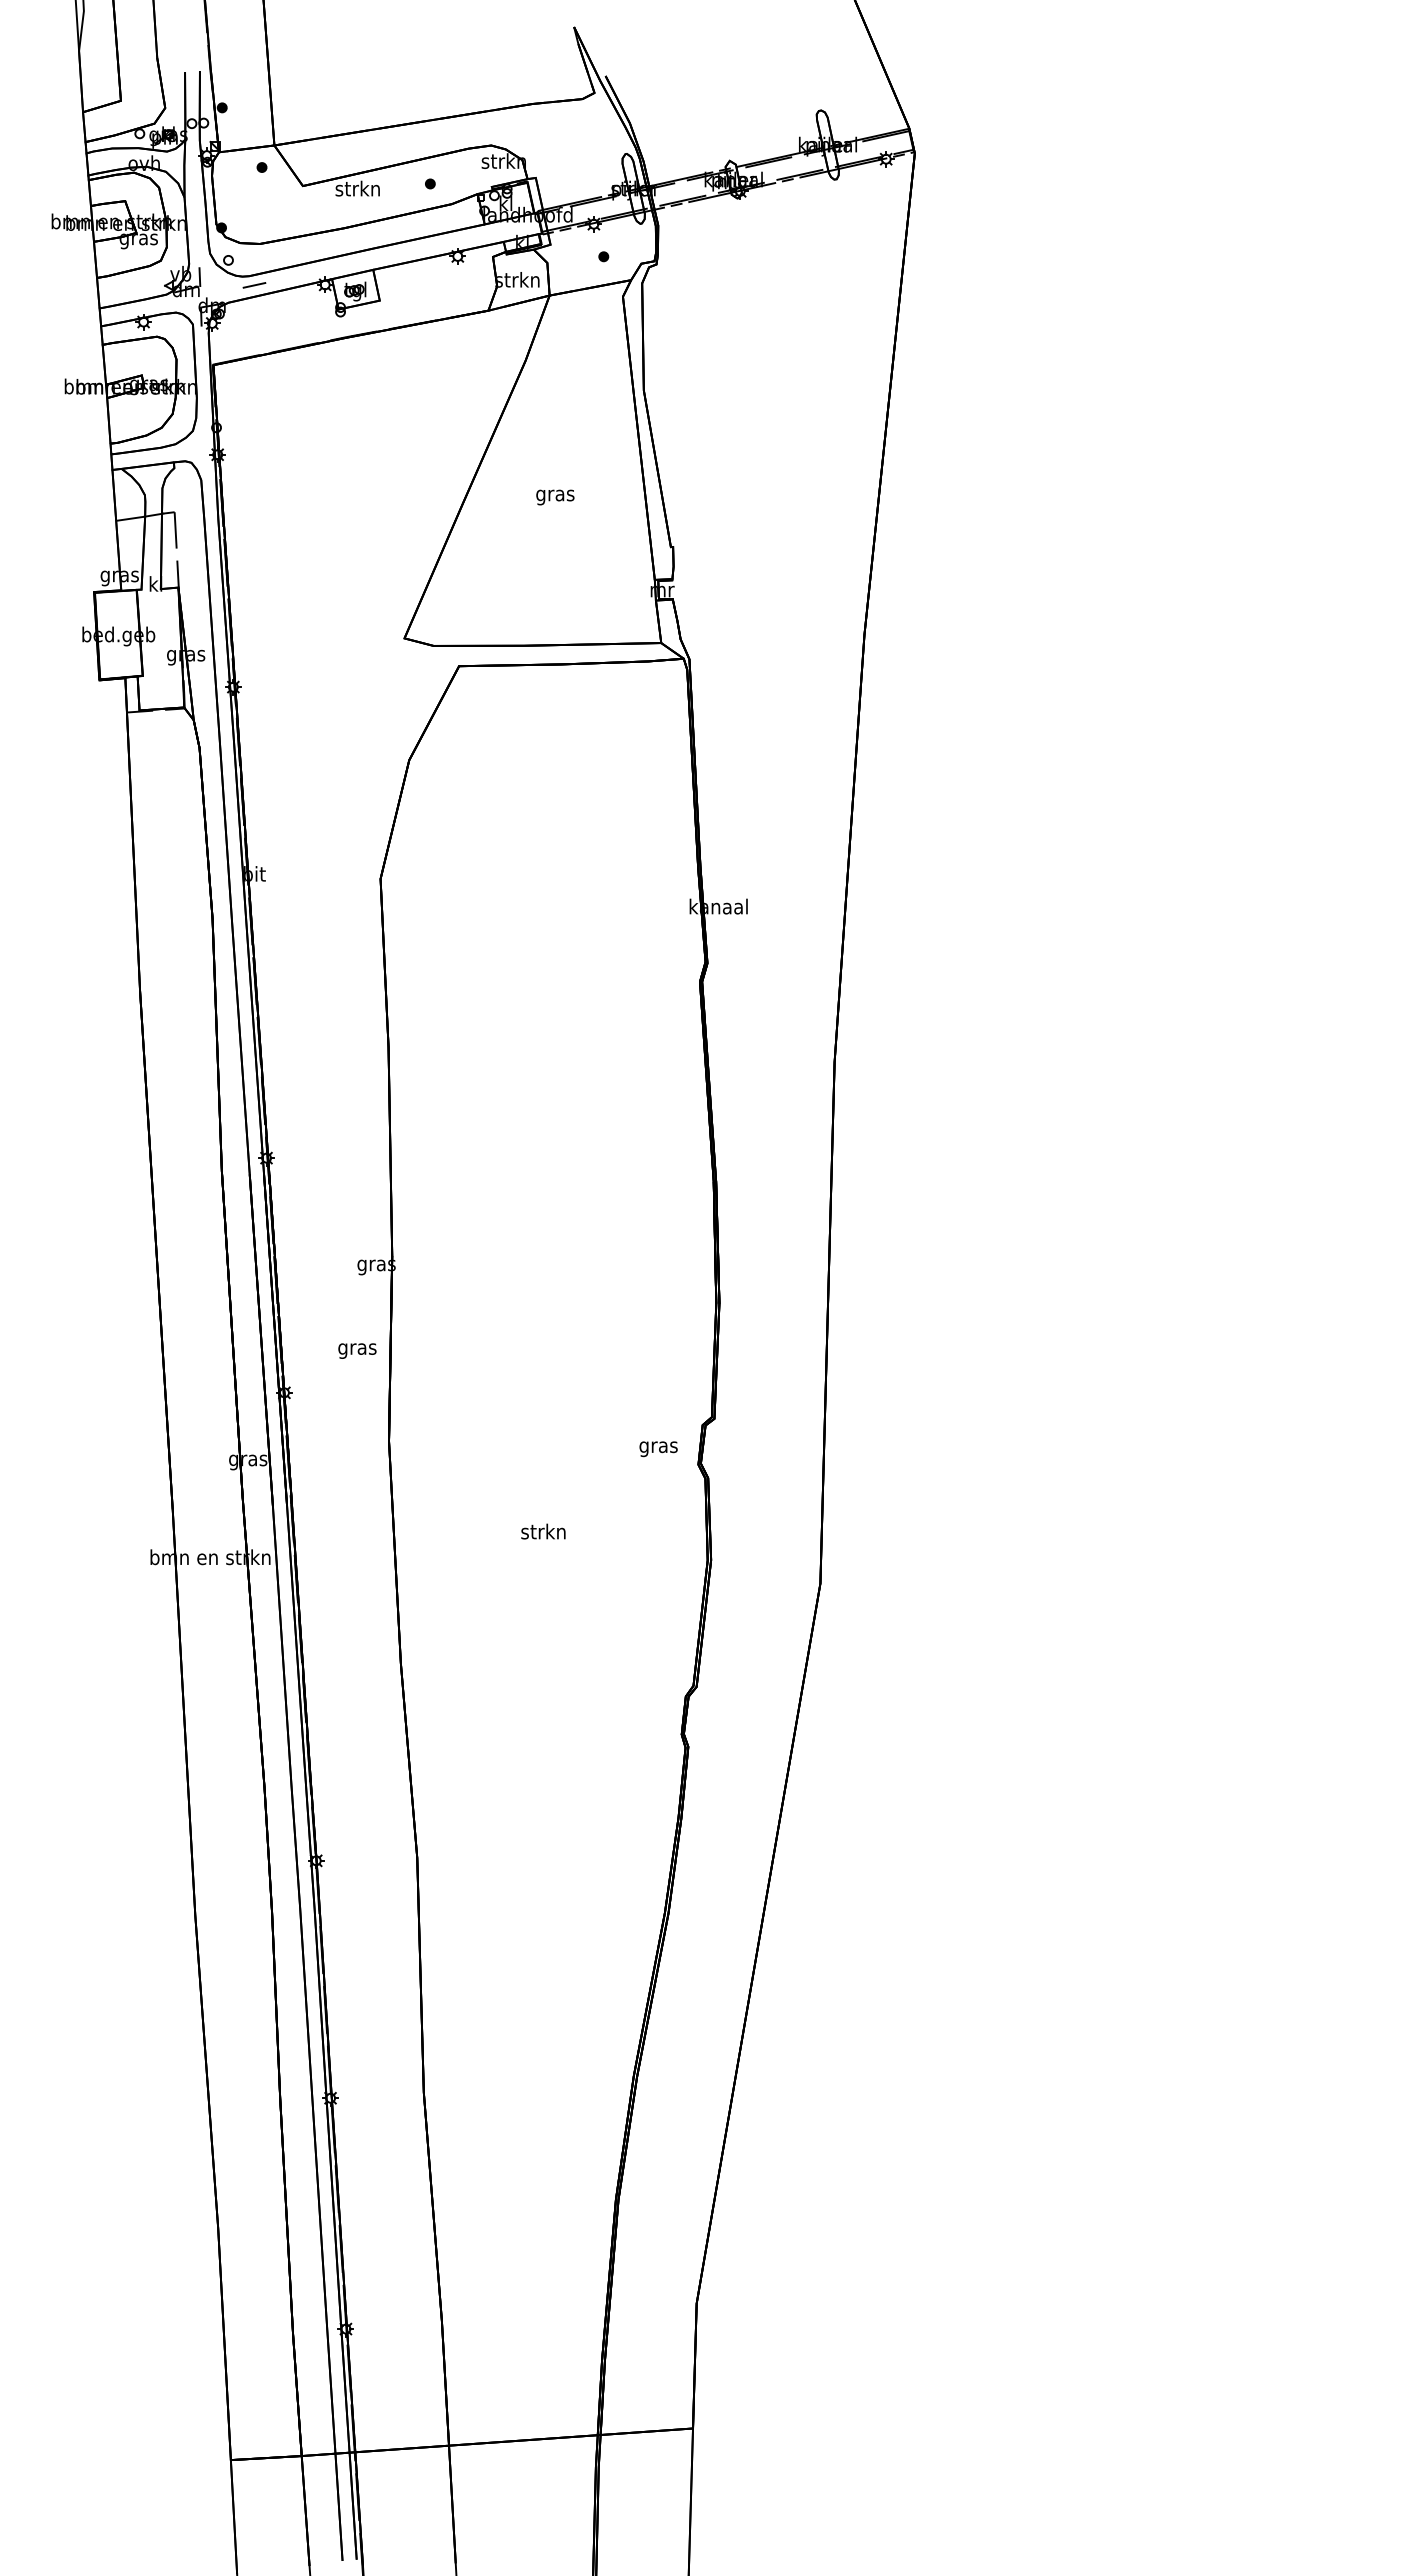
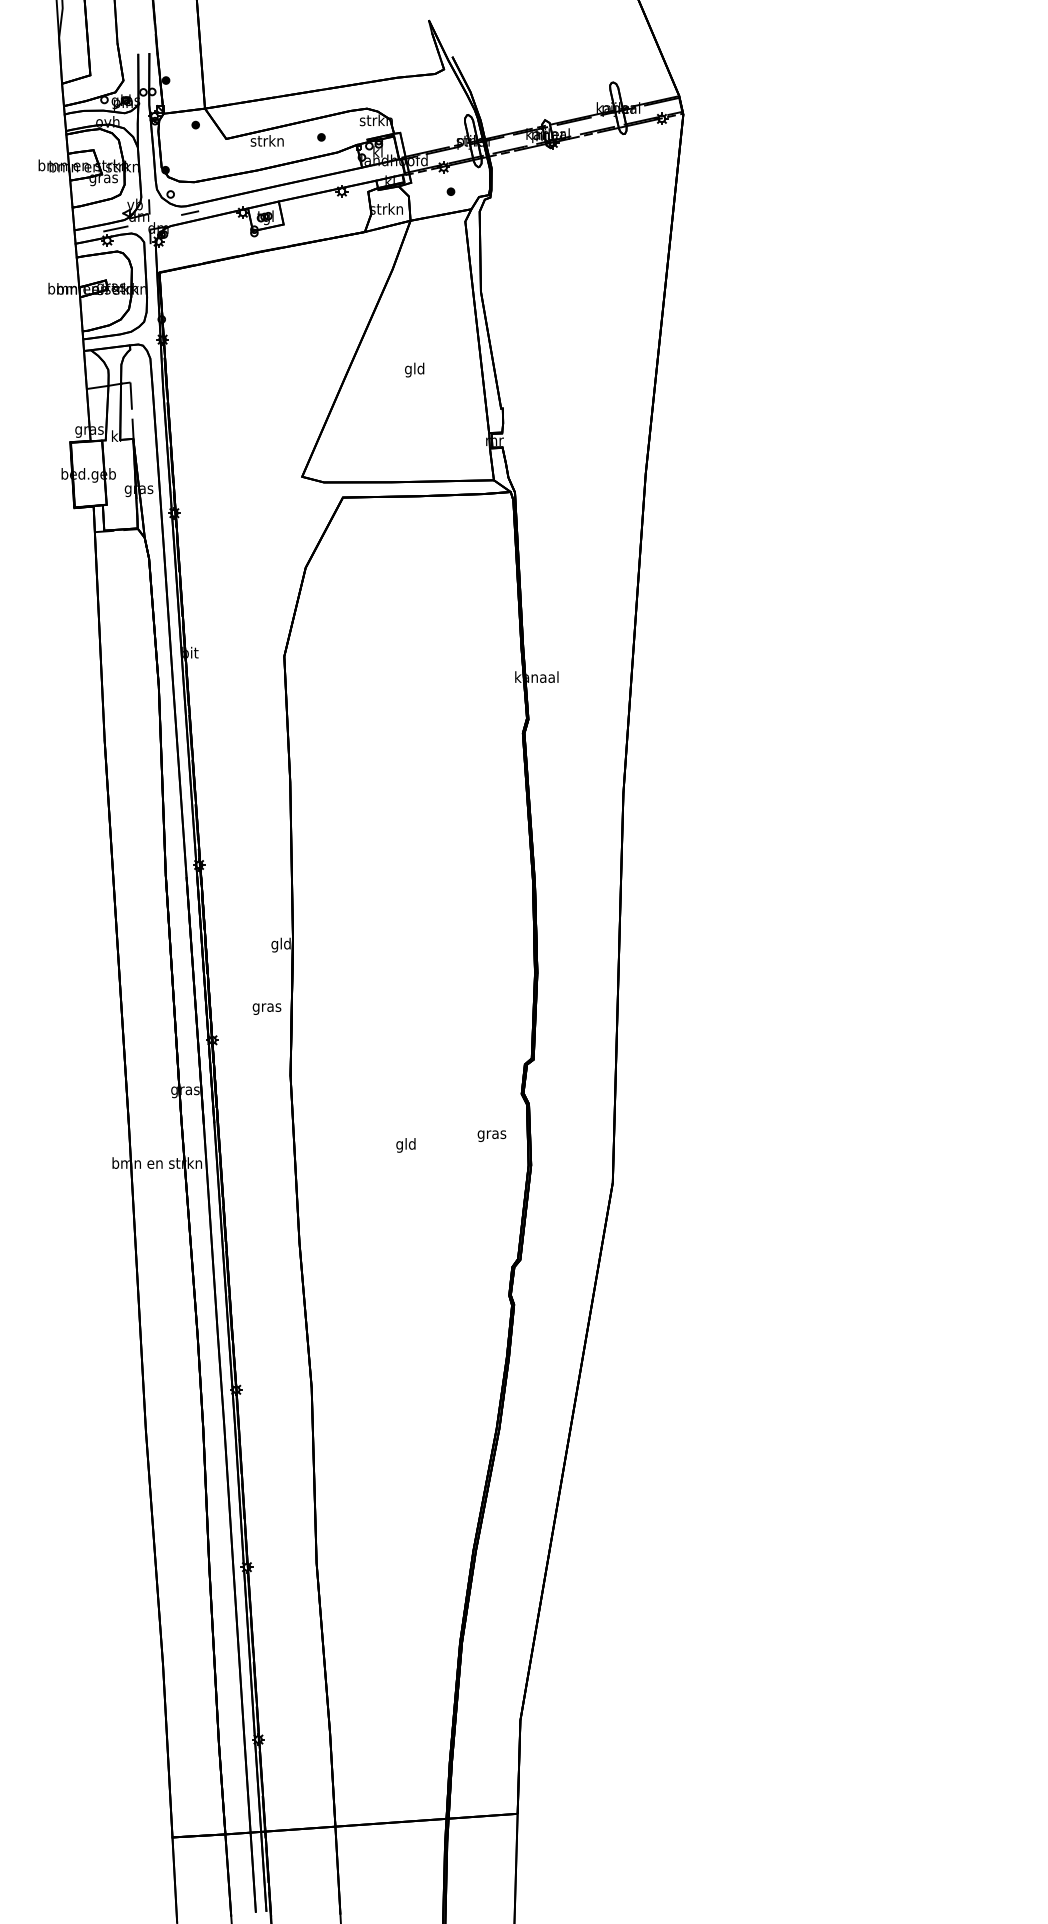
line: (154, 306) -> (115, 228), added
text: (555, 495) -> (414, 370), gras -> gld
text: (376, 1265) -> (281, 945), gras -> gld
text: (658, 1449) -> (491, 1136), moved
text: (543, 1533) -> (405, 1145), strkn -> gld

